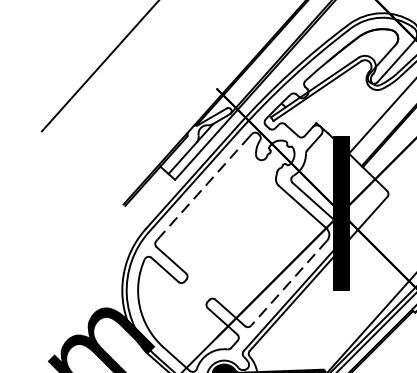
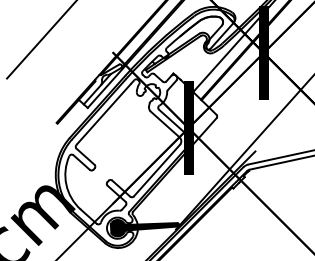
line: (202, 189) -> (104, 113), dashed -> solid
line: (288, 283) -> (156, 170), dashed -> solid

